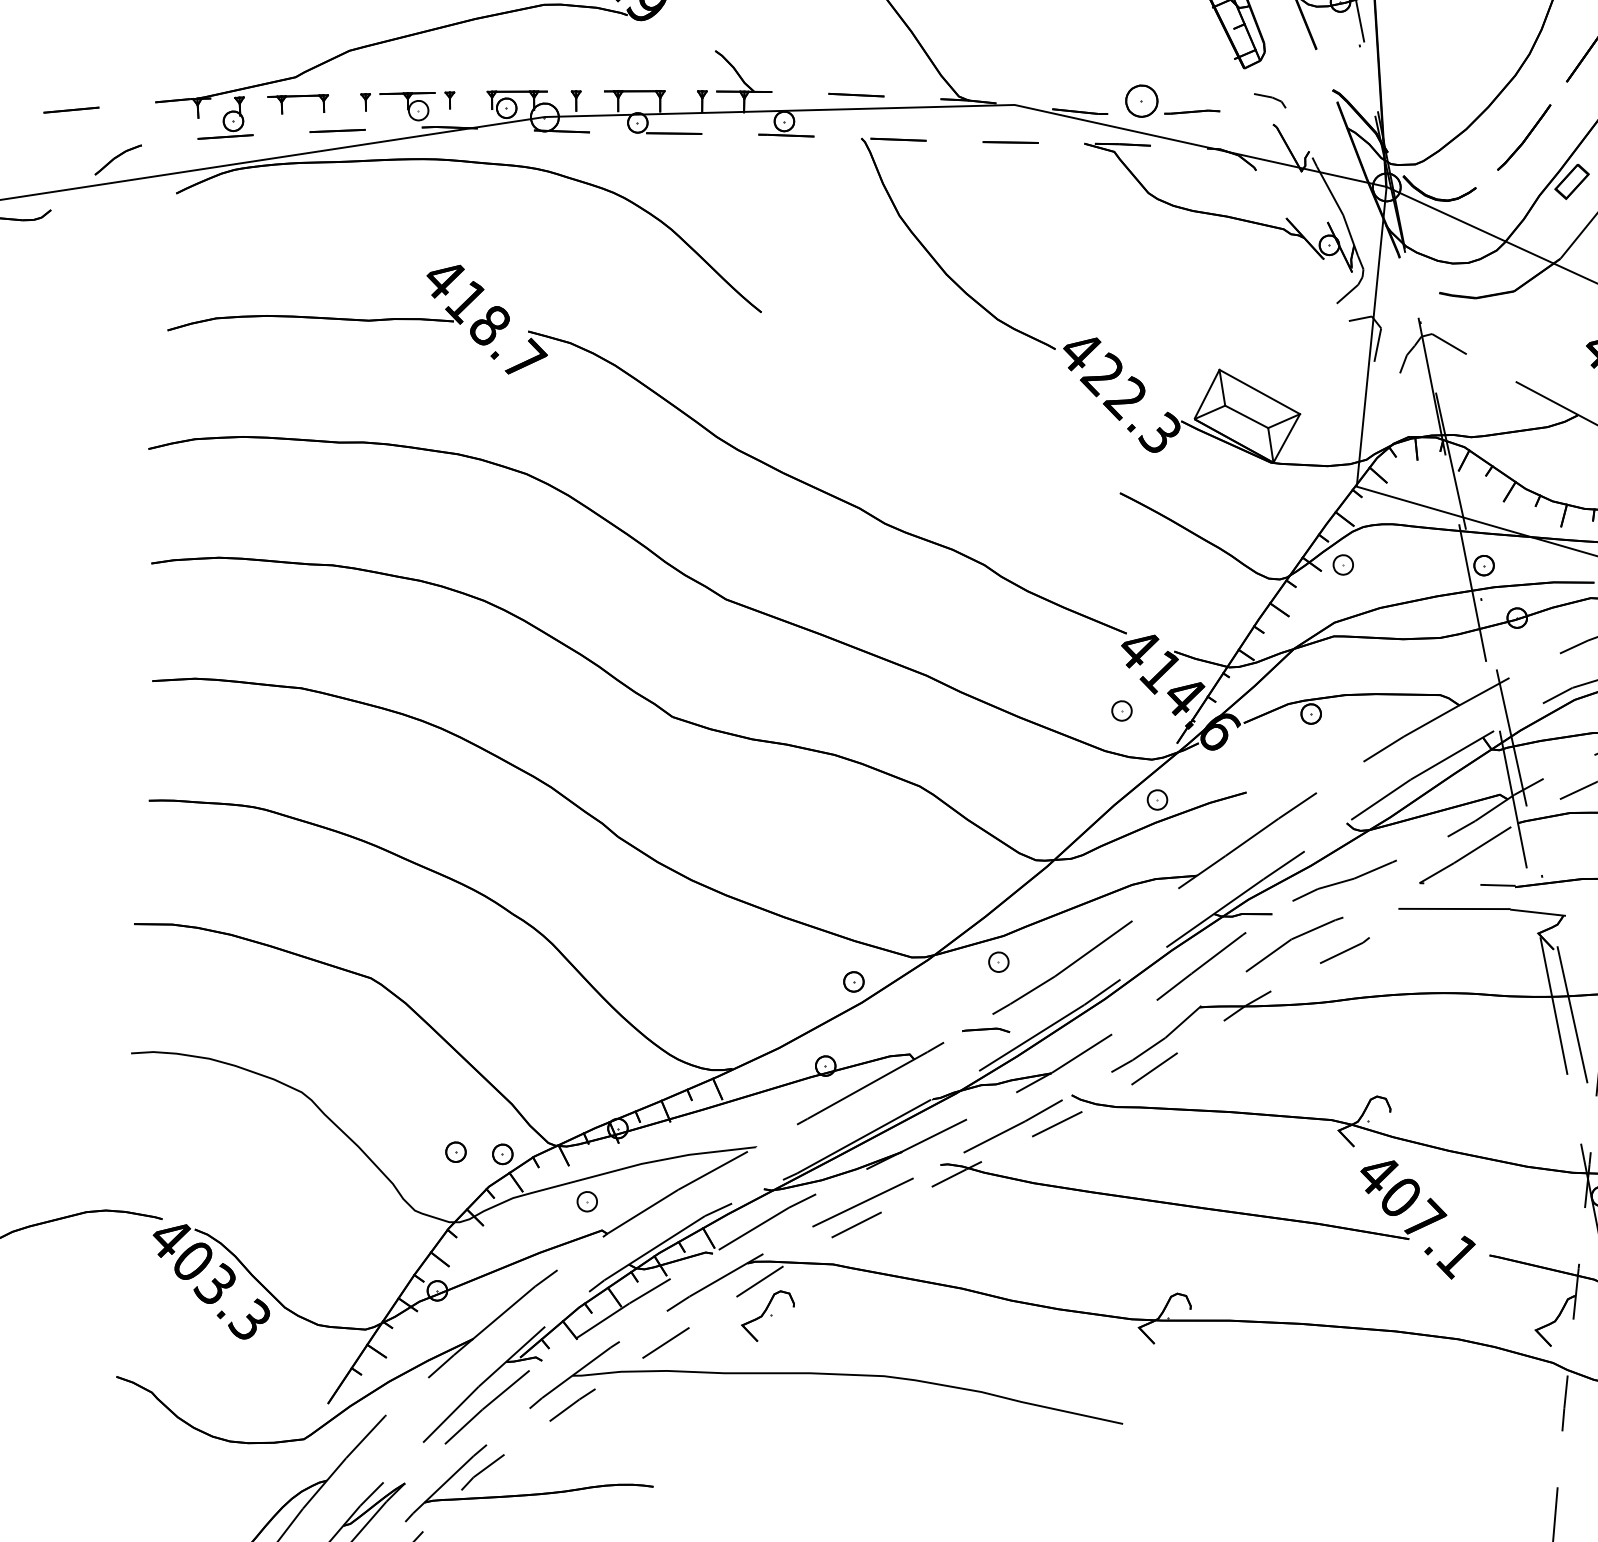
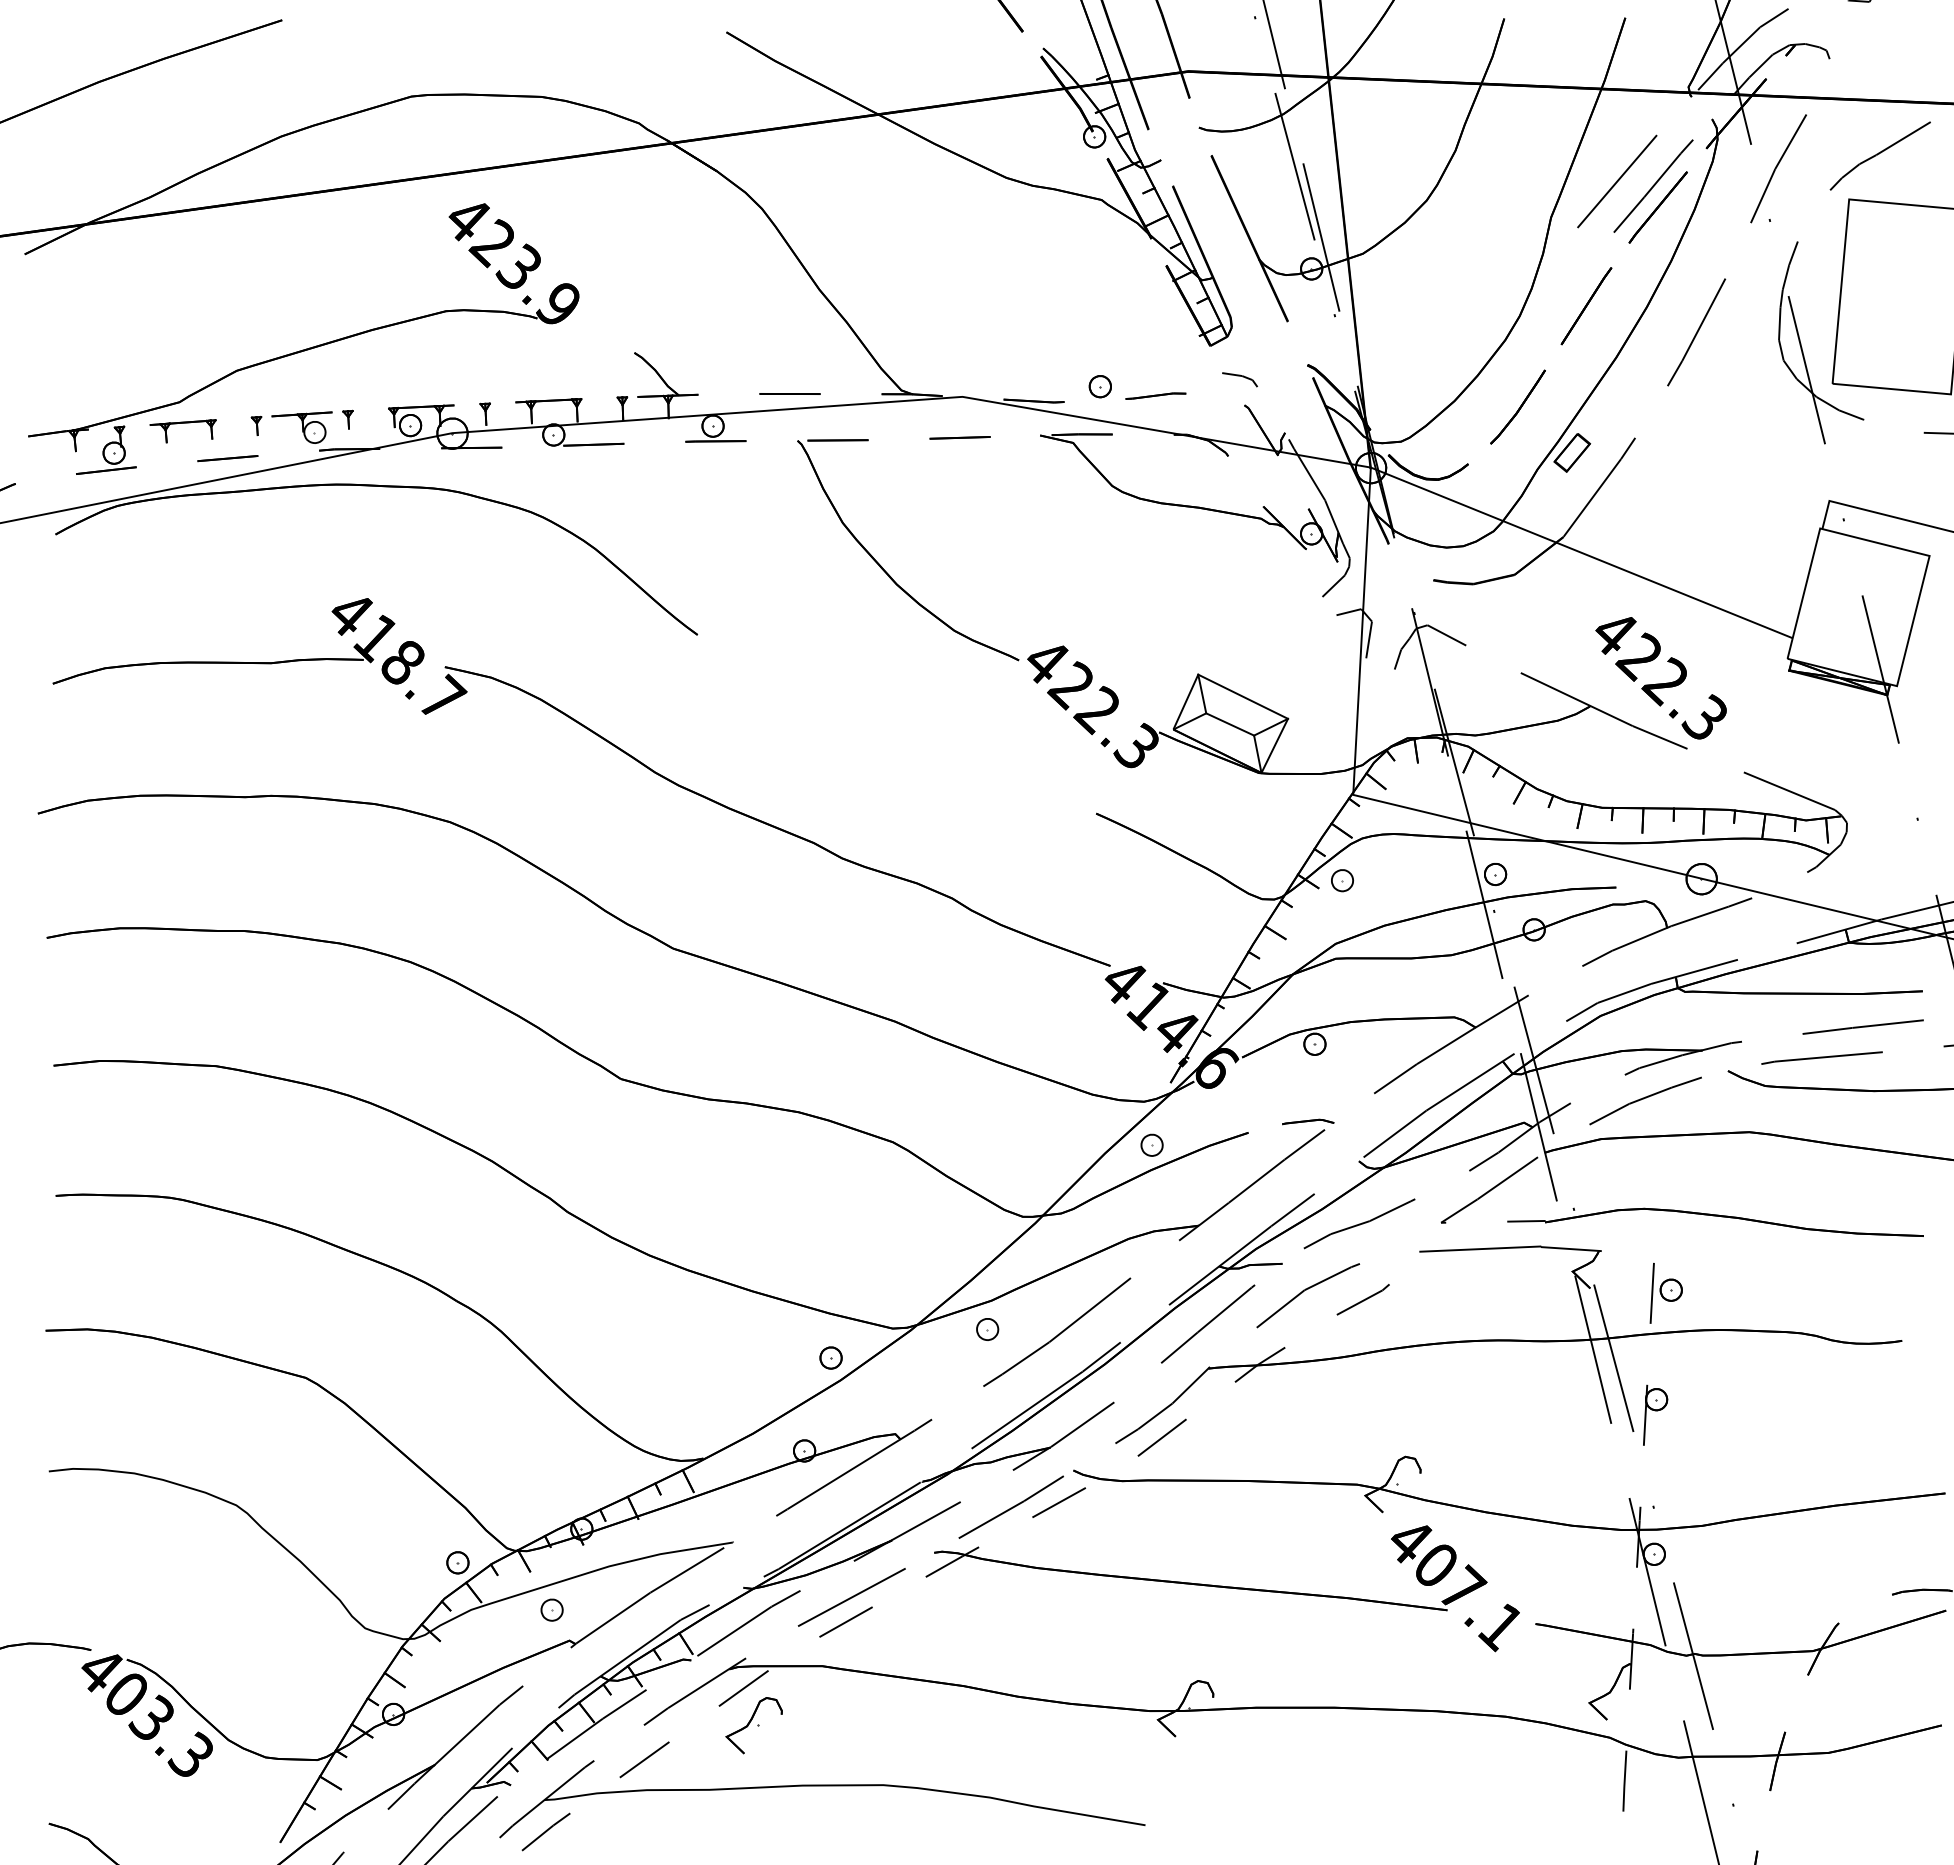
part: (1140, 101) -> (1099, 386), size x0.62
part: (1121, 710) -> (1108, 1049), removed
part: (986, 1029) -> (1308, 1121), moved
part: (455, 1151) -> (406, 1562), removed

